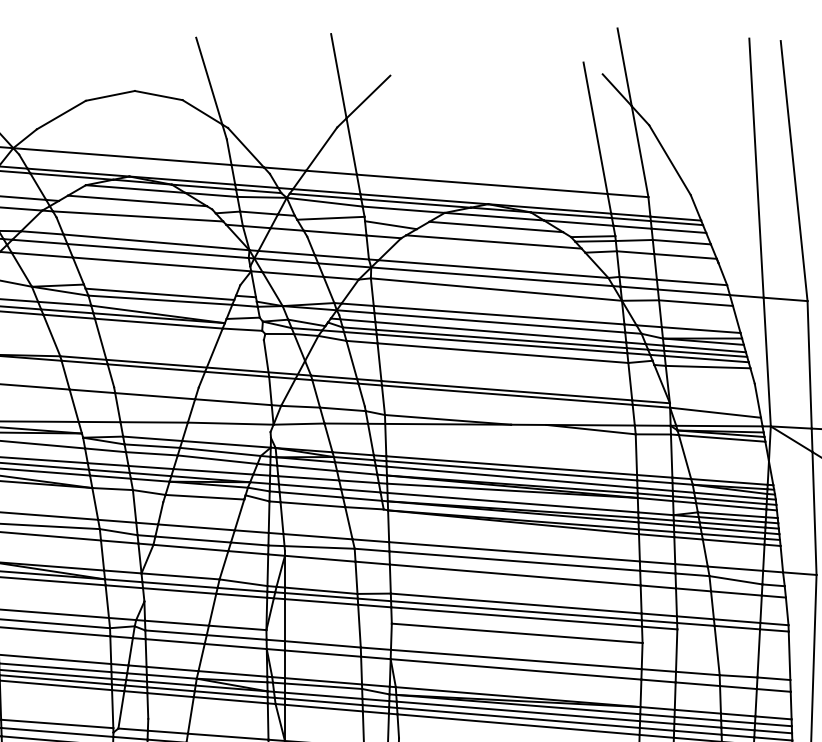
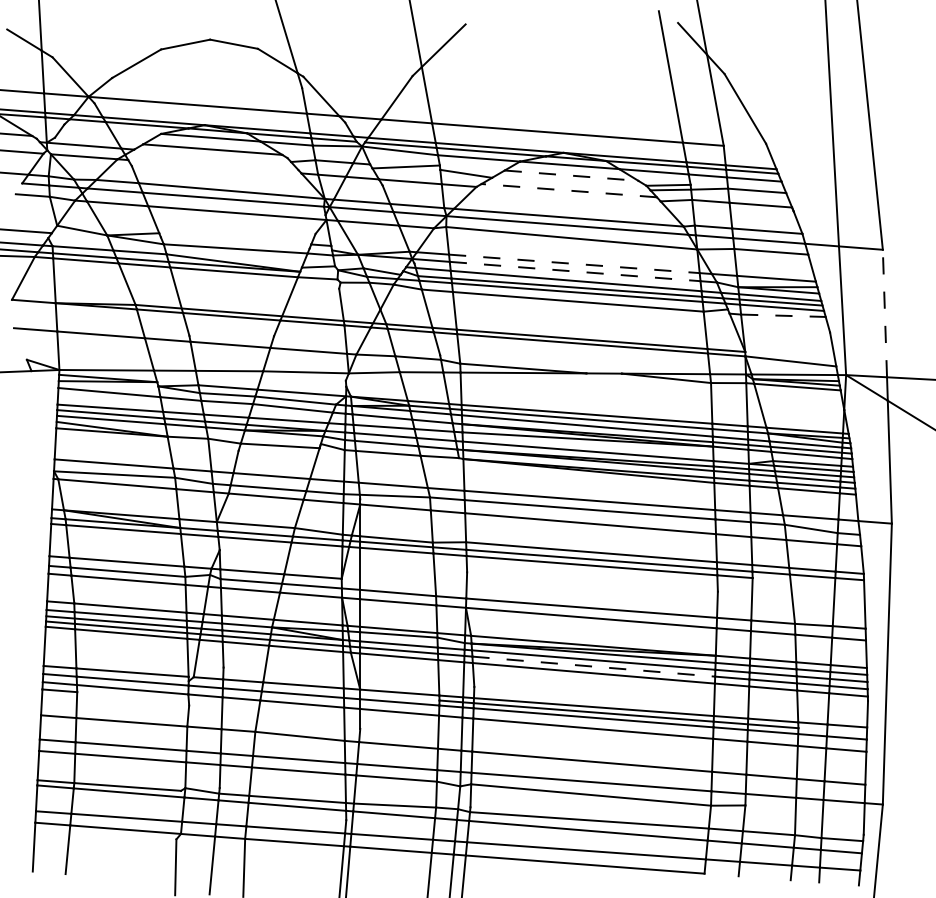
line: (138, 216) -> (213, 165), removed
line: (497, 226) -> (572, 175), solid -> dashed
line: (494, 241) -> (569, 190), solid -> dashed
line: (159, 293) -> (234, 242), removed
line: (499, 314) -> (574, 263), solid -> dashed
line: (500, 322) -> (575, 271), solid -> dashed
line: (809, 364) -> (884, 313), solid -> dashed
line: (708, 366) -> (783, 315), solid -> dashed
line: (517, 632) -> (592, 581), removed
line: (518, 717) -> (593, 666), solid -> dashed

